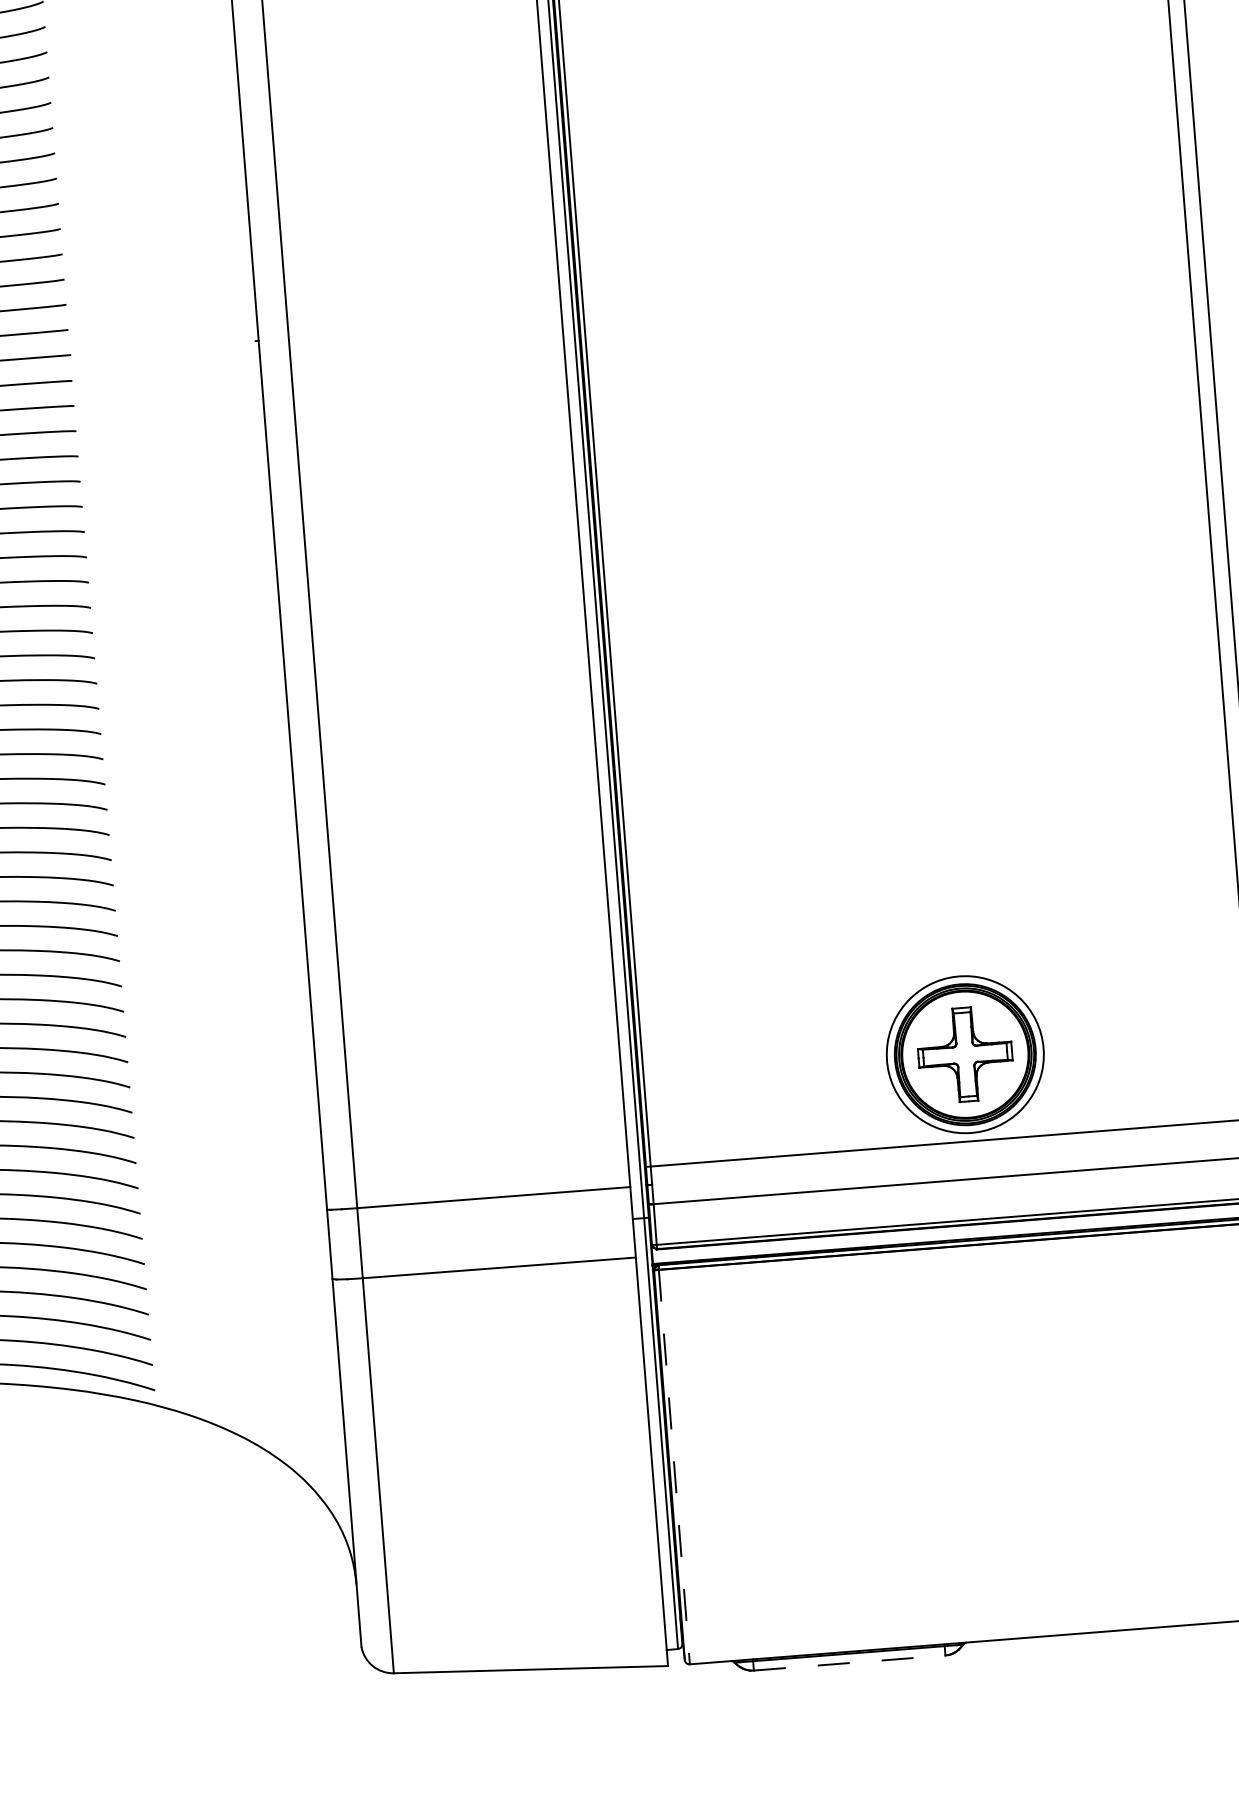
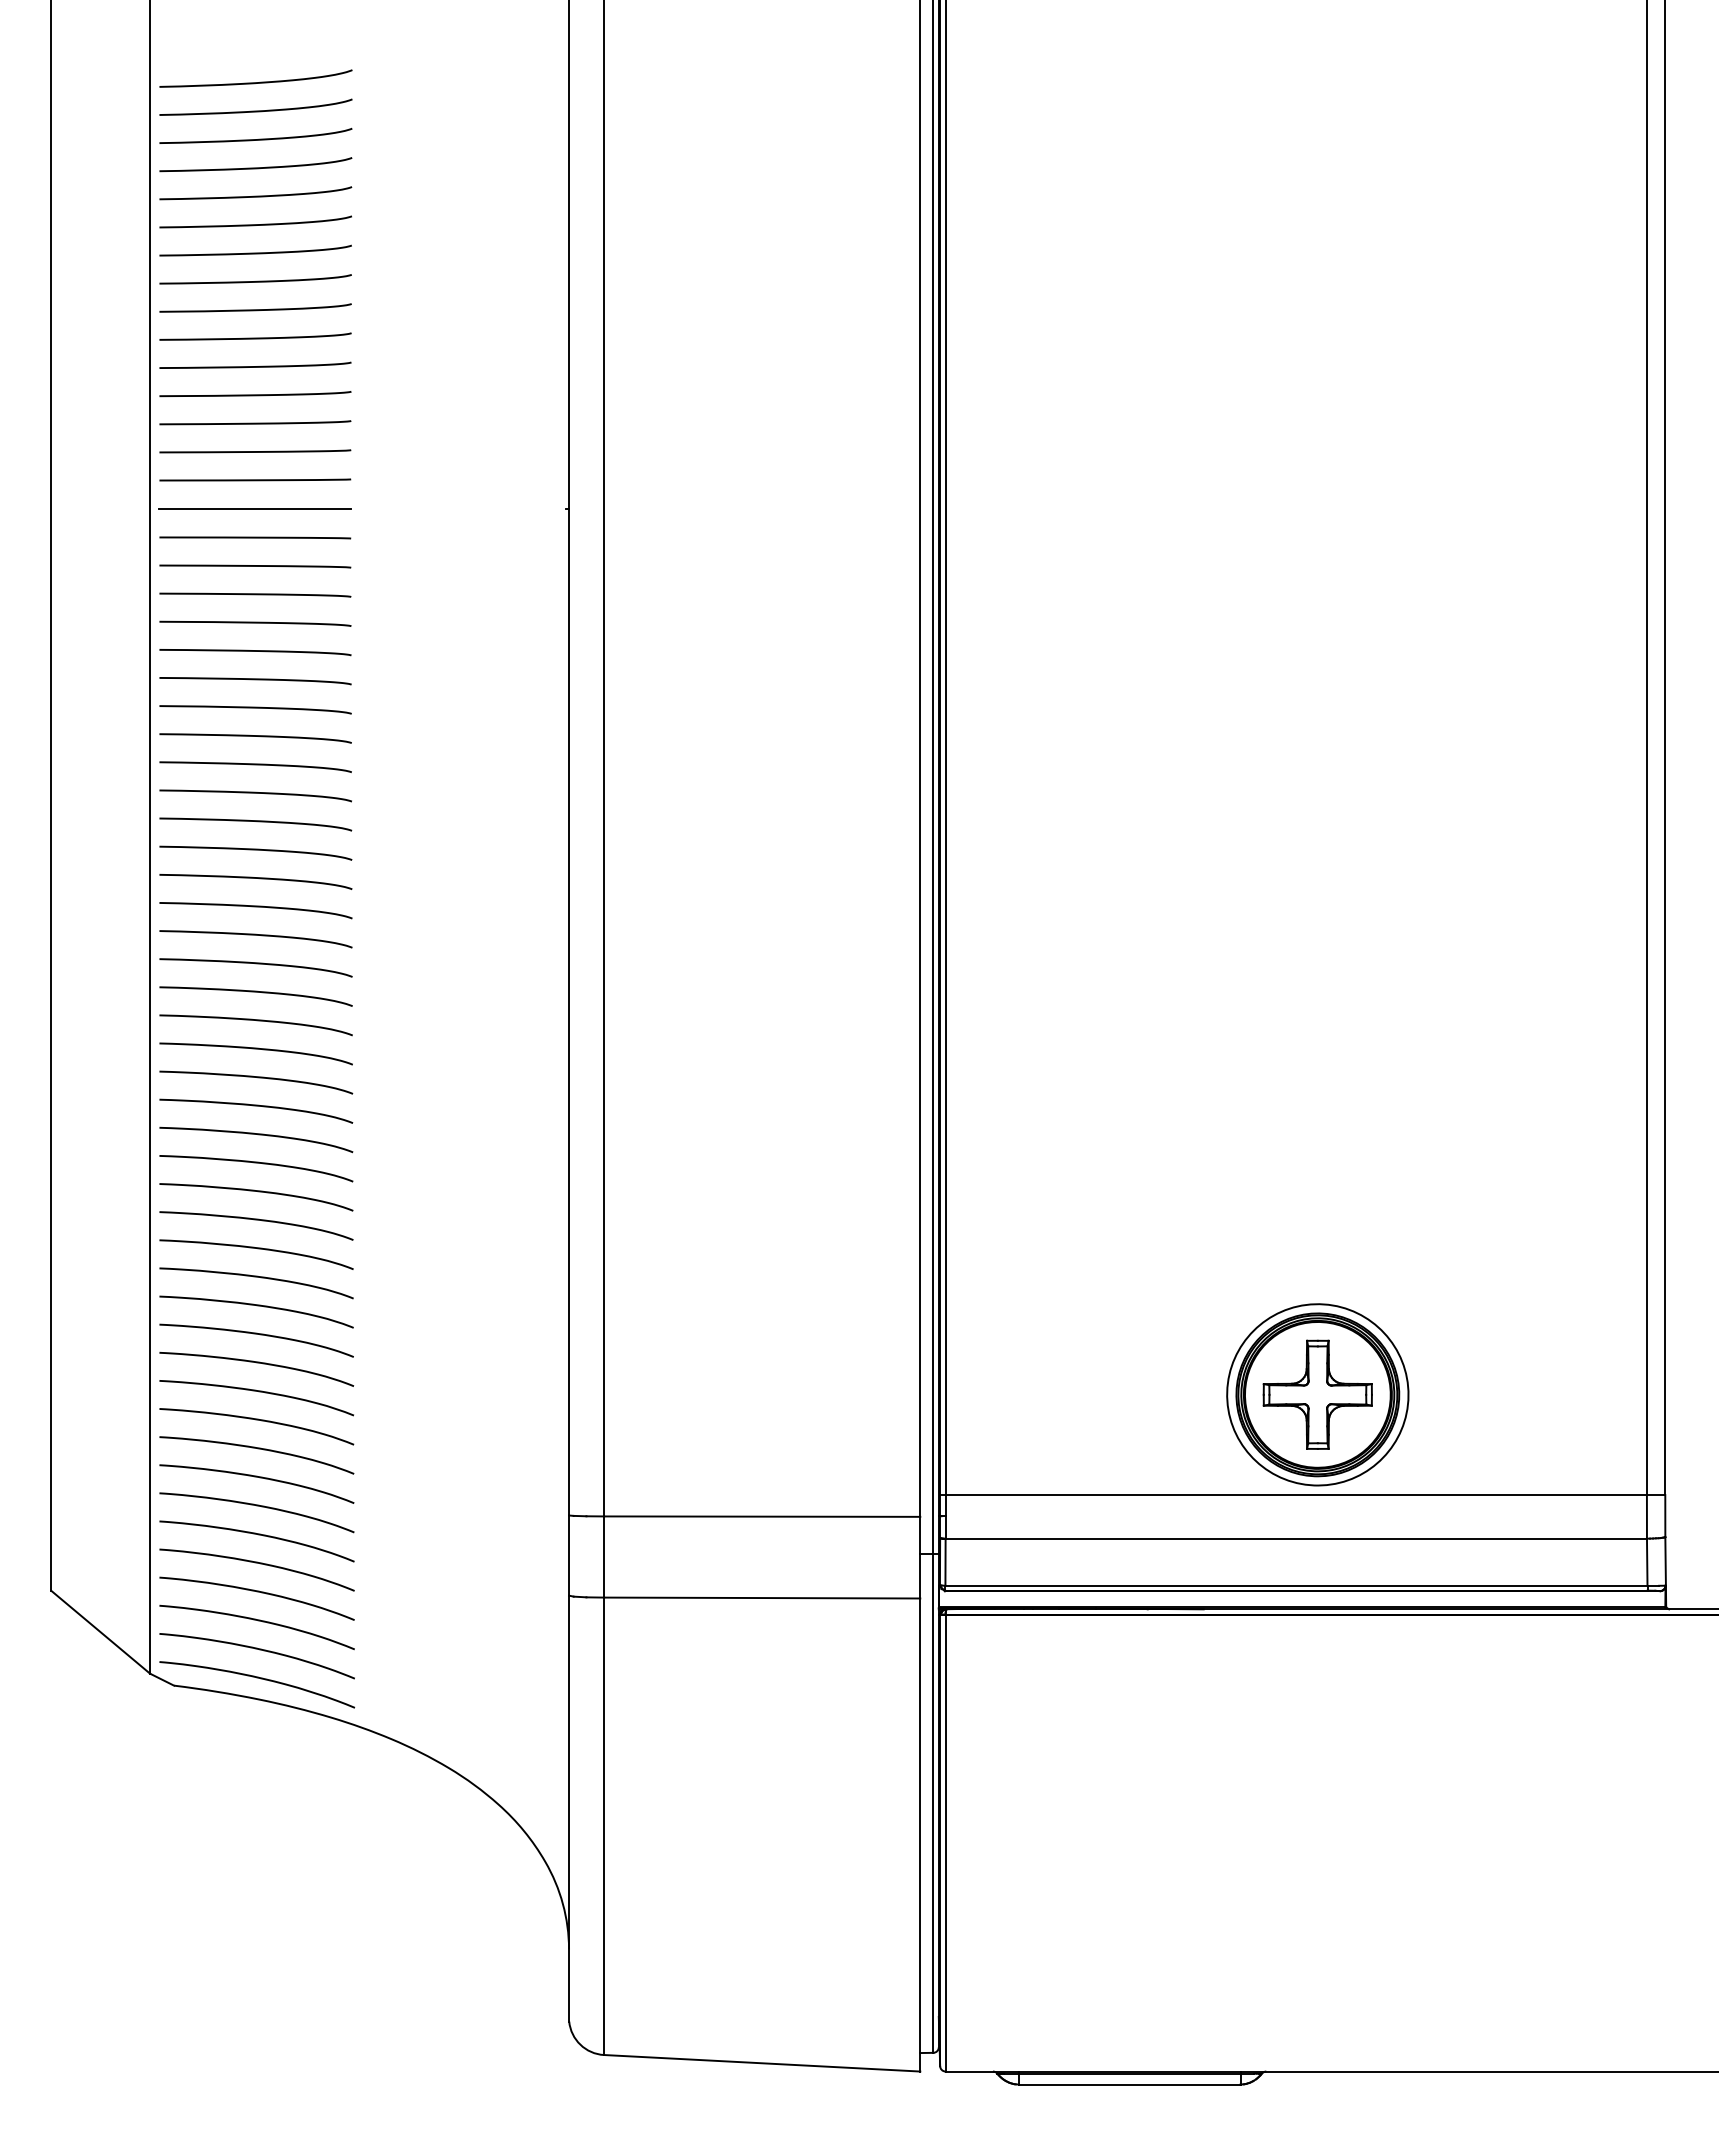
line: (674, 1467) -> (945, 1843), dashed -> solid
line: (849, 1663) -> (1129, 2084), dashed -> solid

